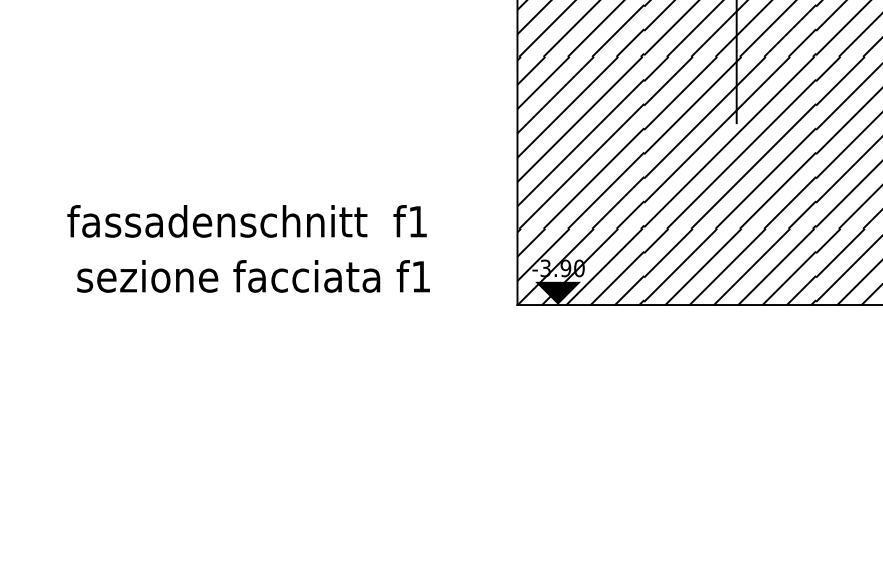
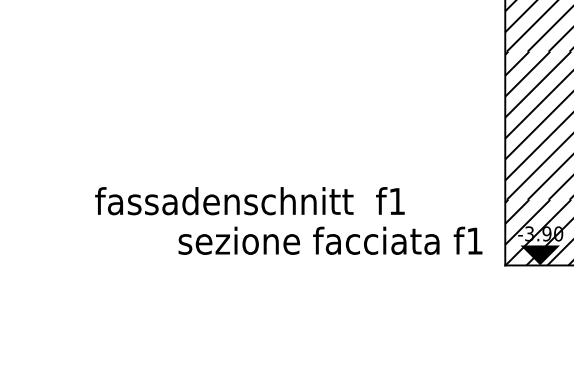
text: (246, 221) -> (249, 201), moved
text: (253, 276) -> (330, 240), moved

